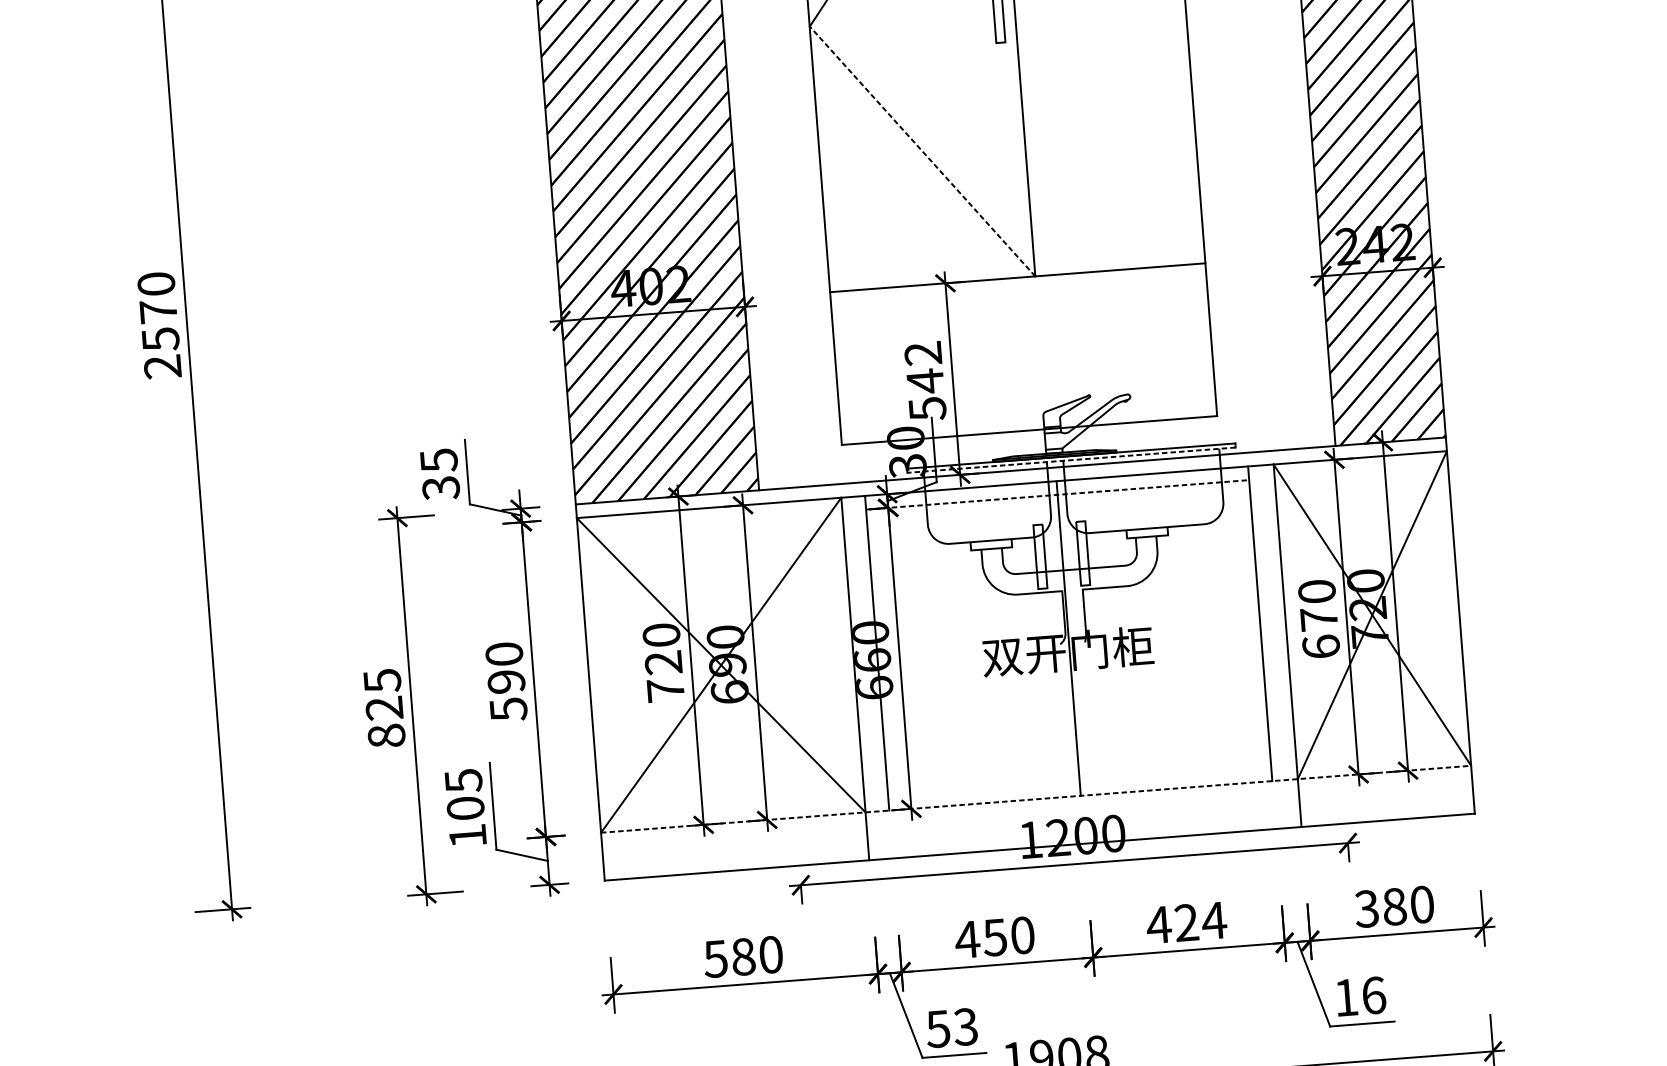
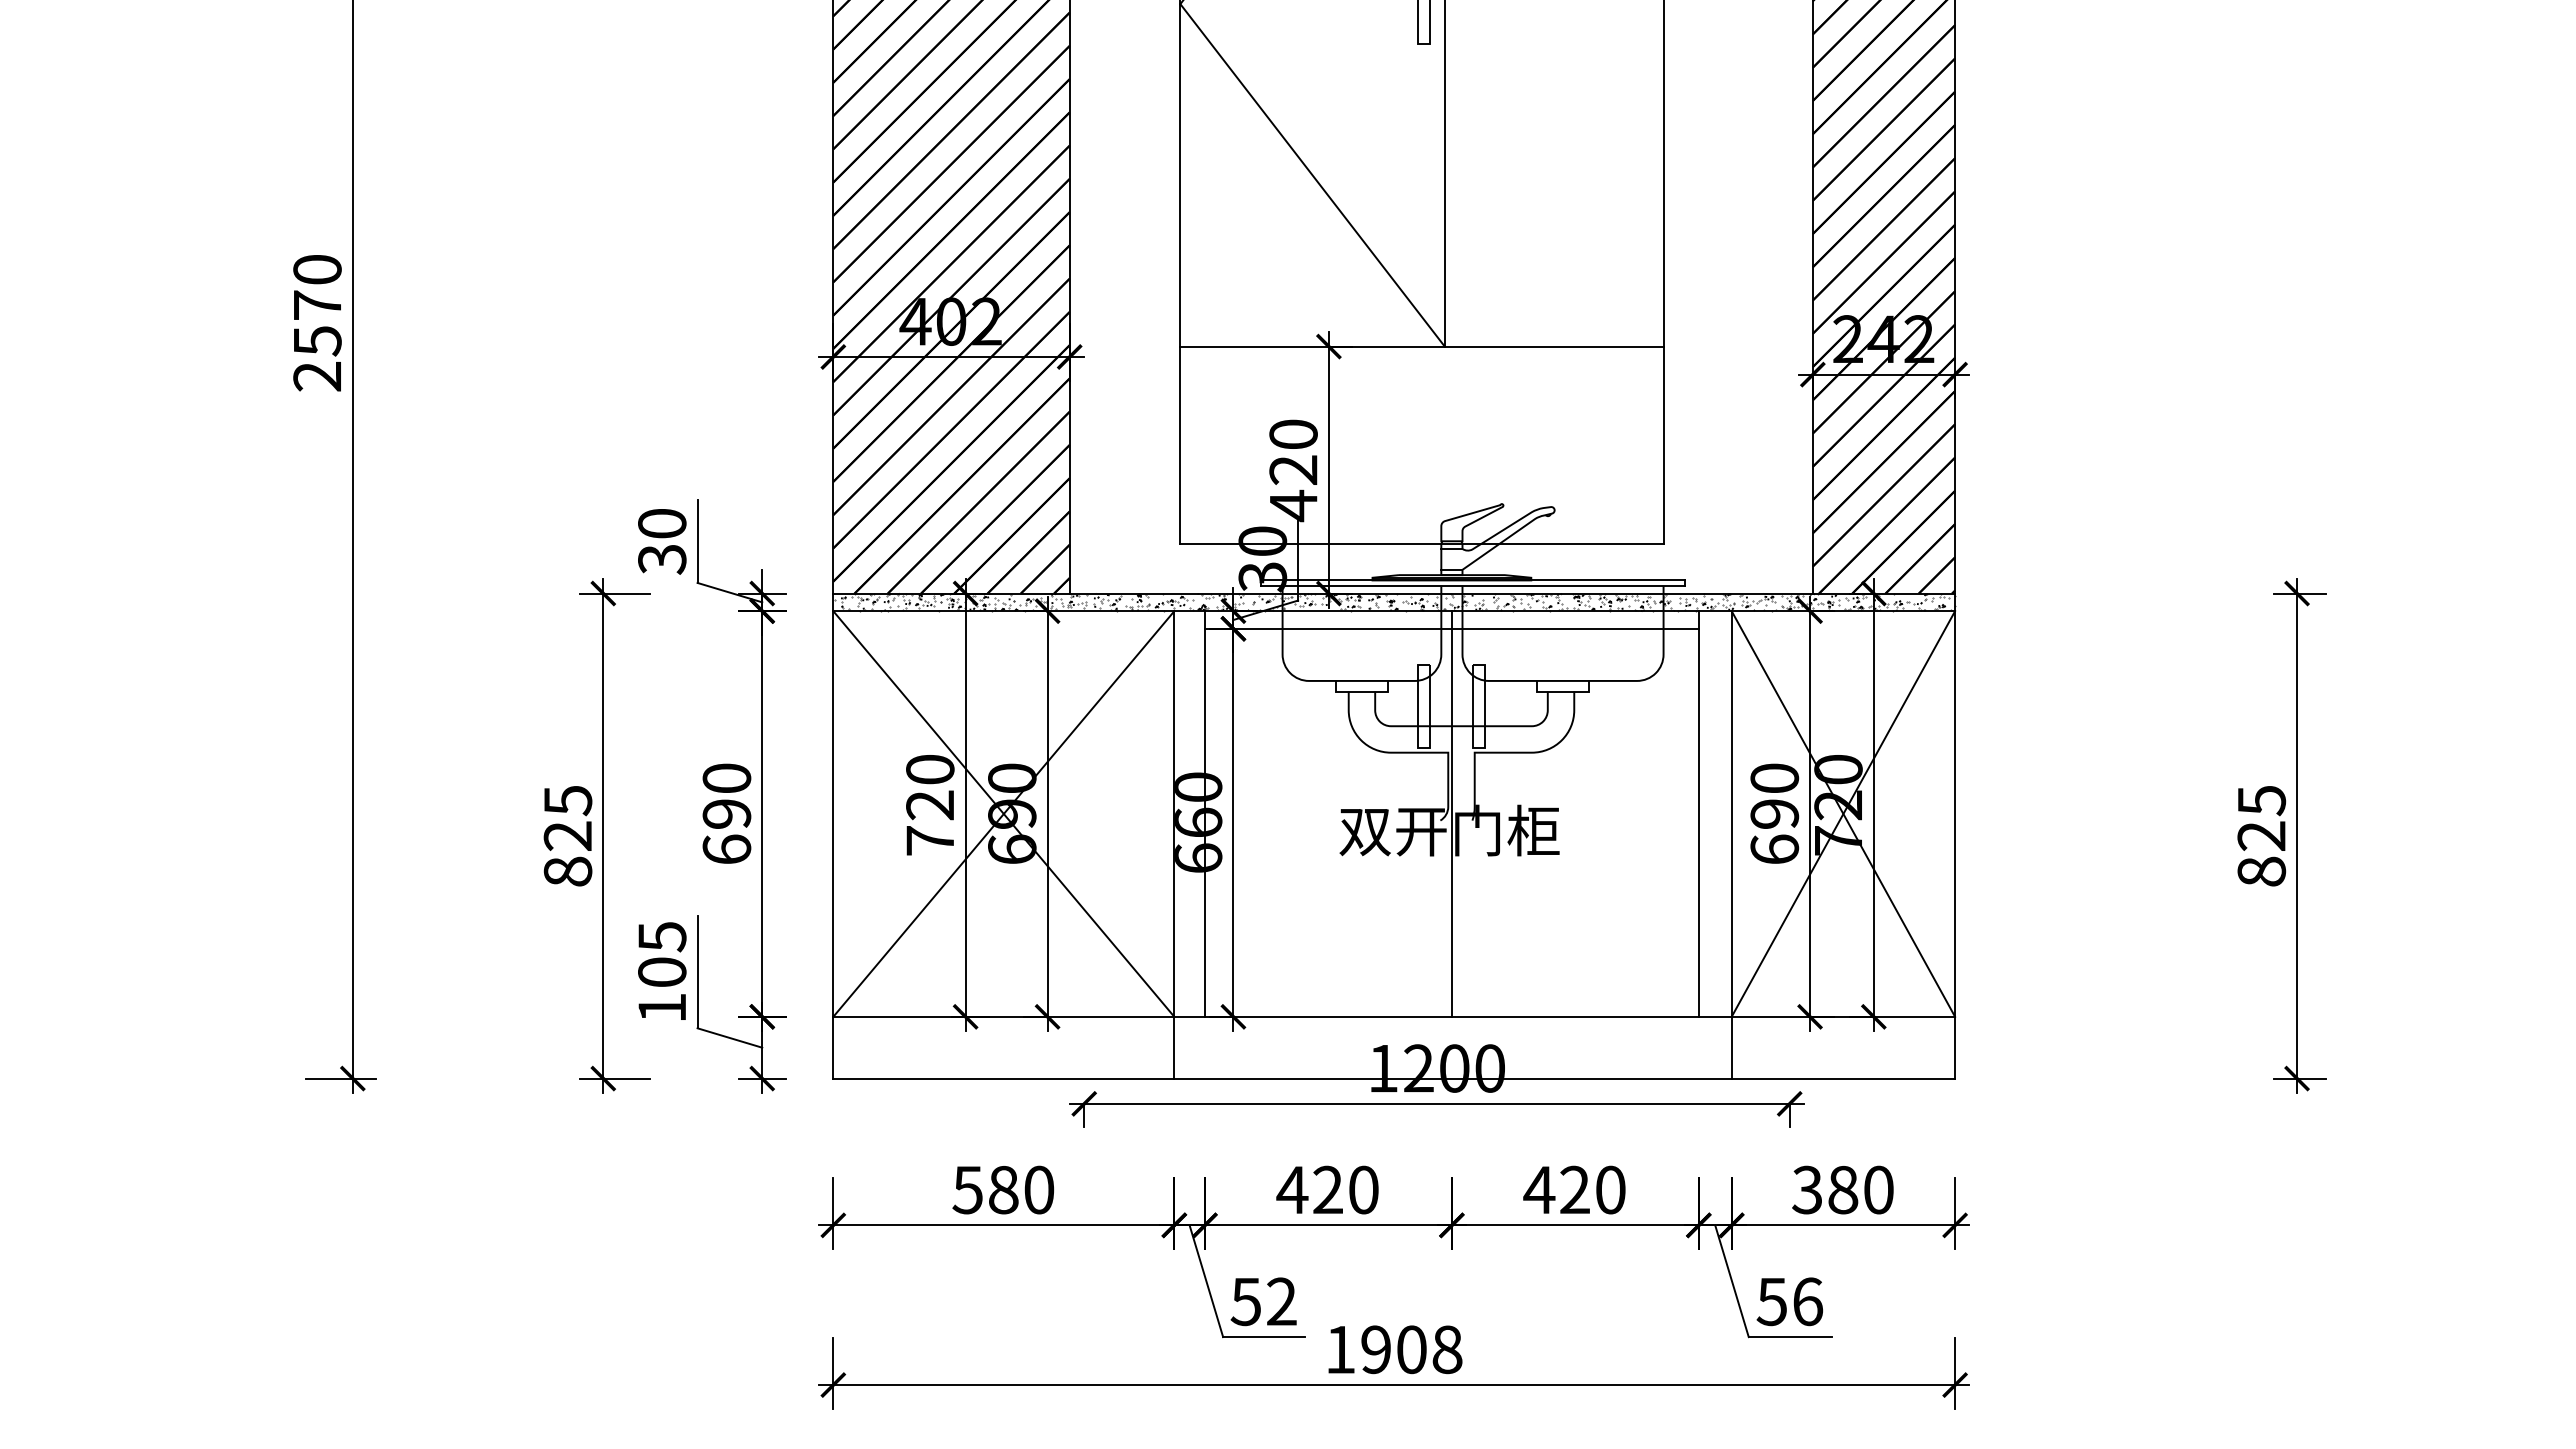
line: (922, 150) -> (1312, 174), dashed -> solid
text: (925, 381) -> (1293, 470), 542 -> 420
line: (1071, 459) -> (1473, 585), dashed -> solid
text: (439, 461) -> (662, 524), 35 -> 30
hatch: (1011, 477) -> (1394, 602), added
line: (1057, 494) -> (1451, 628), dashed -> solid
text: (1318, 618) -> (1774, 813), 670 -> 690
text: (508, 709) -> (726, 849), 590 -> 690
line: (1036, 798) -> (1394, 1016), dashed -> solid
text: (1214, 920) -> (1610, 1189), 424 -> 420
text: (994, 937) -> (1327, 1189), 450 -> 420
text: (1345, 998) -> (1771, 1302), 16 -> 56
text: (965, 1026) -> (1281, 1301), 53 -> 52

